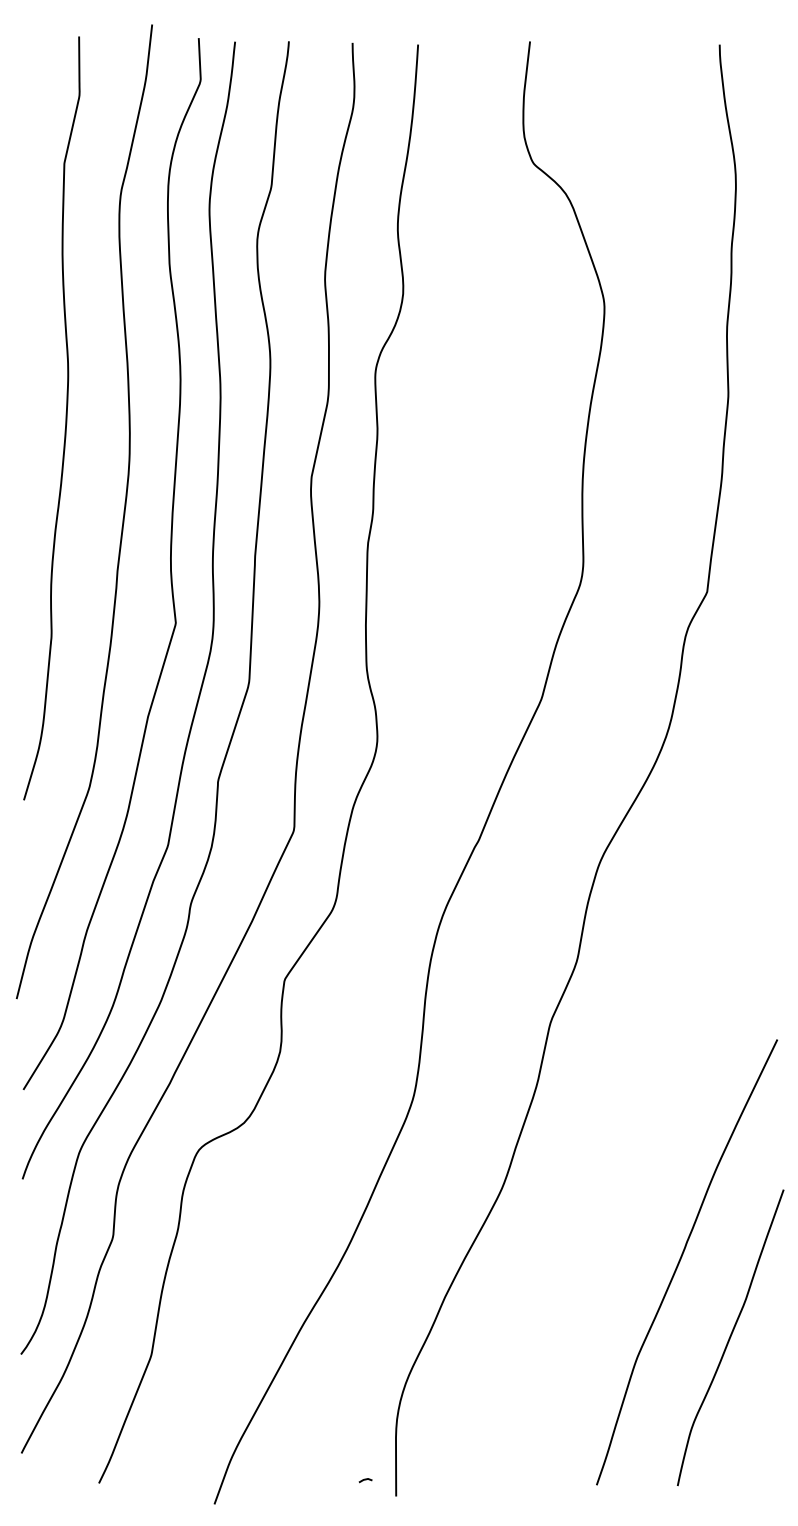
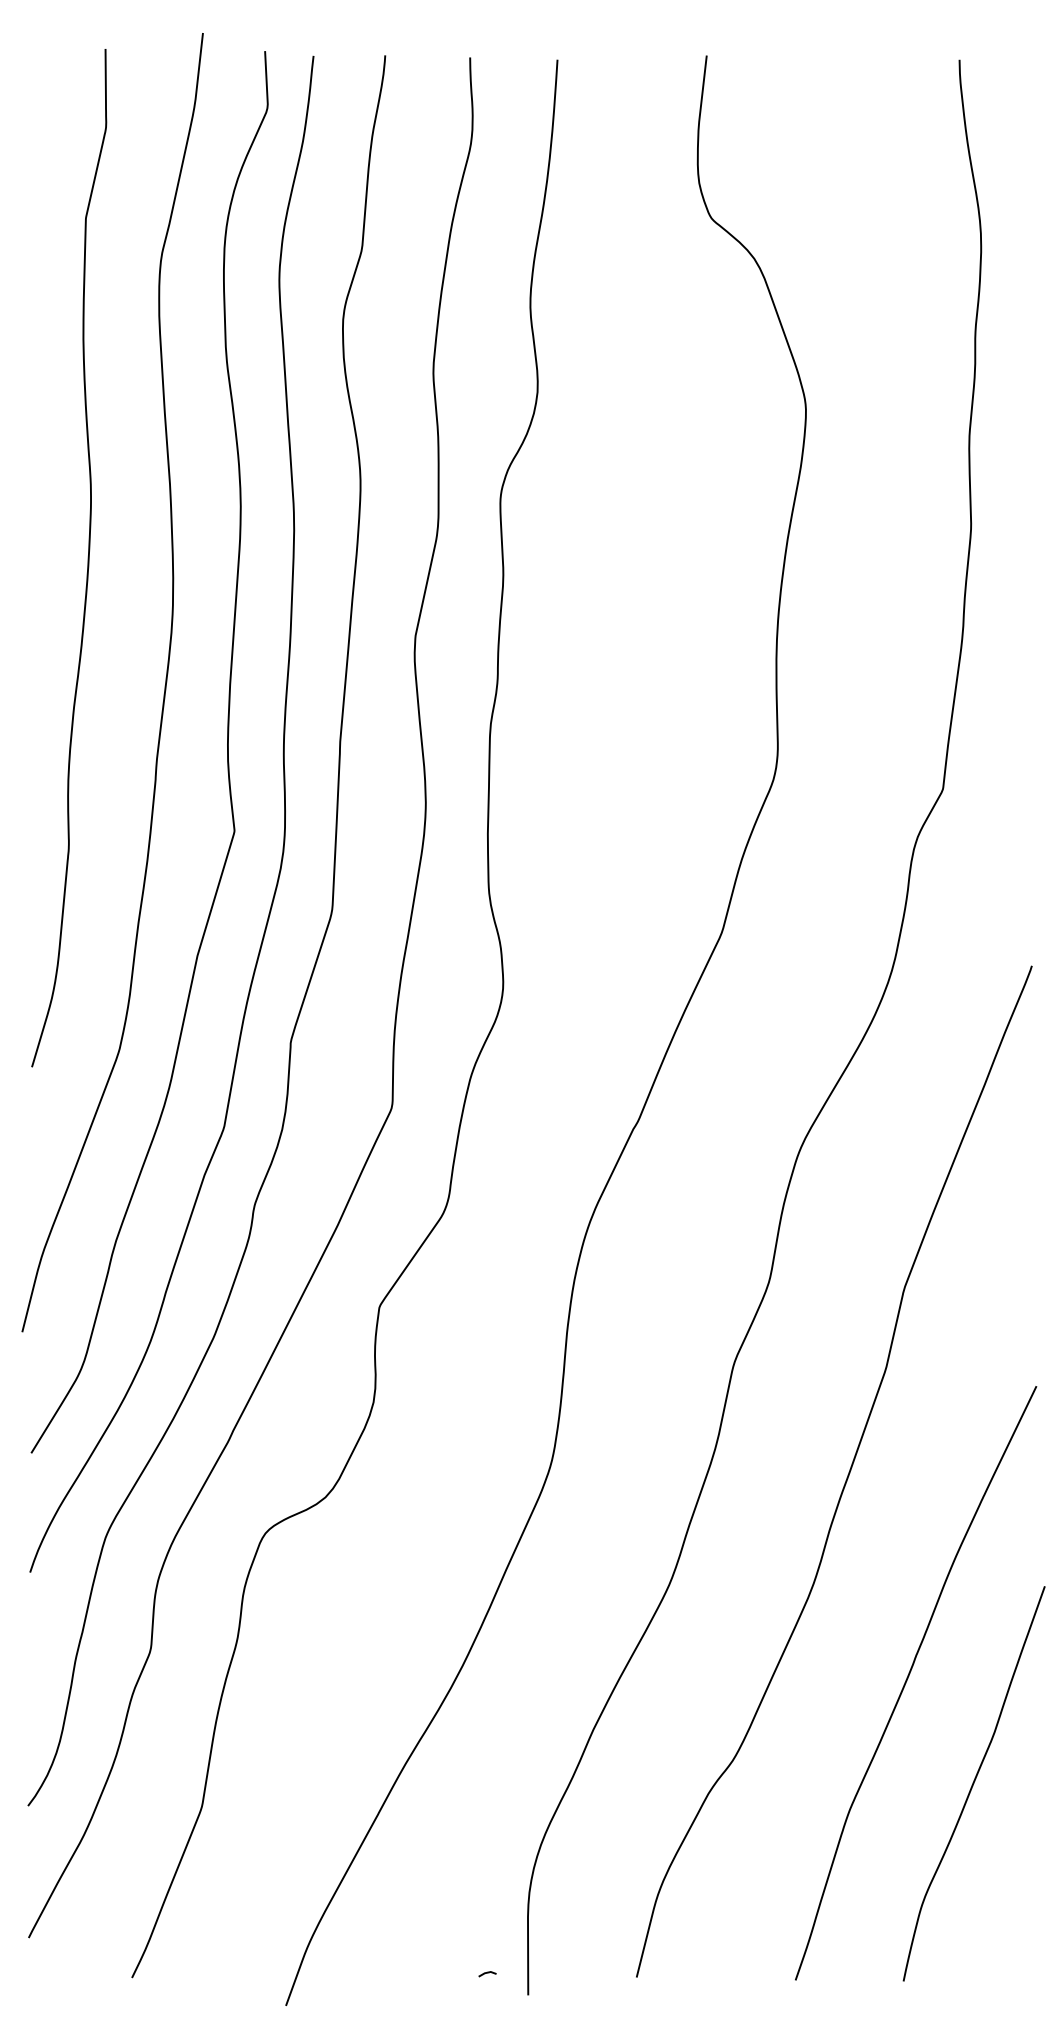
curve: (635, 1105) -> (847, 1474), added

